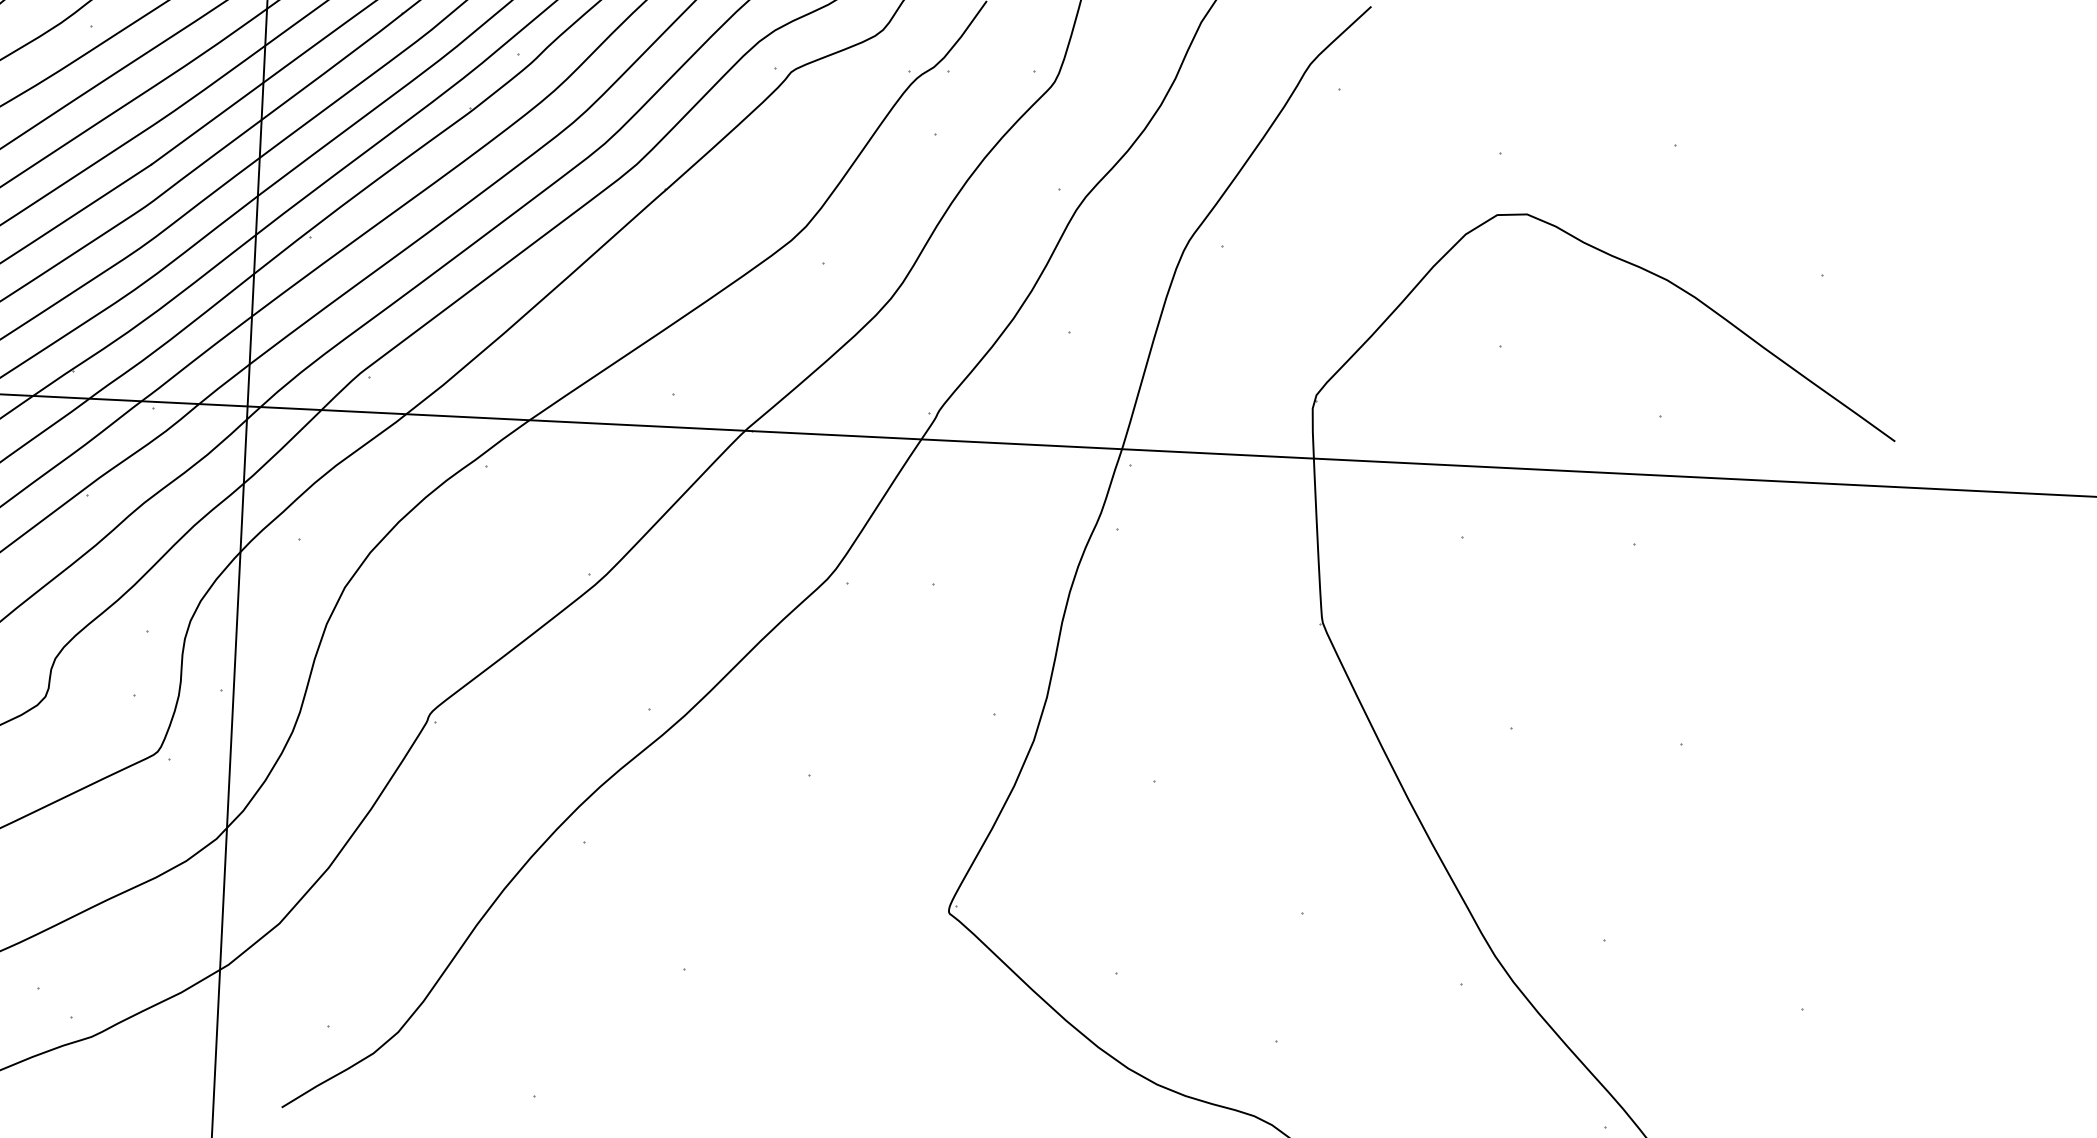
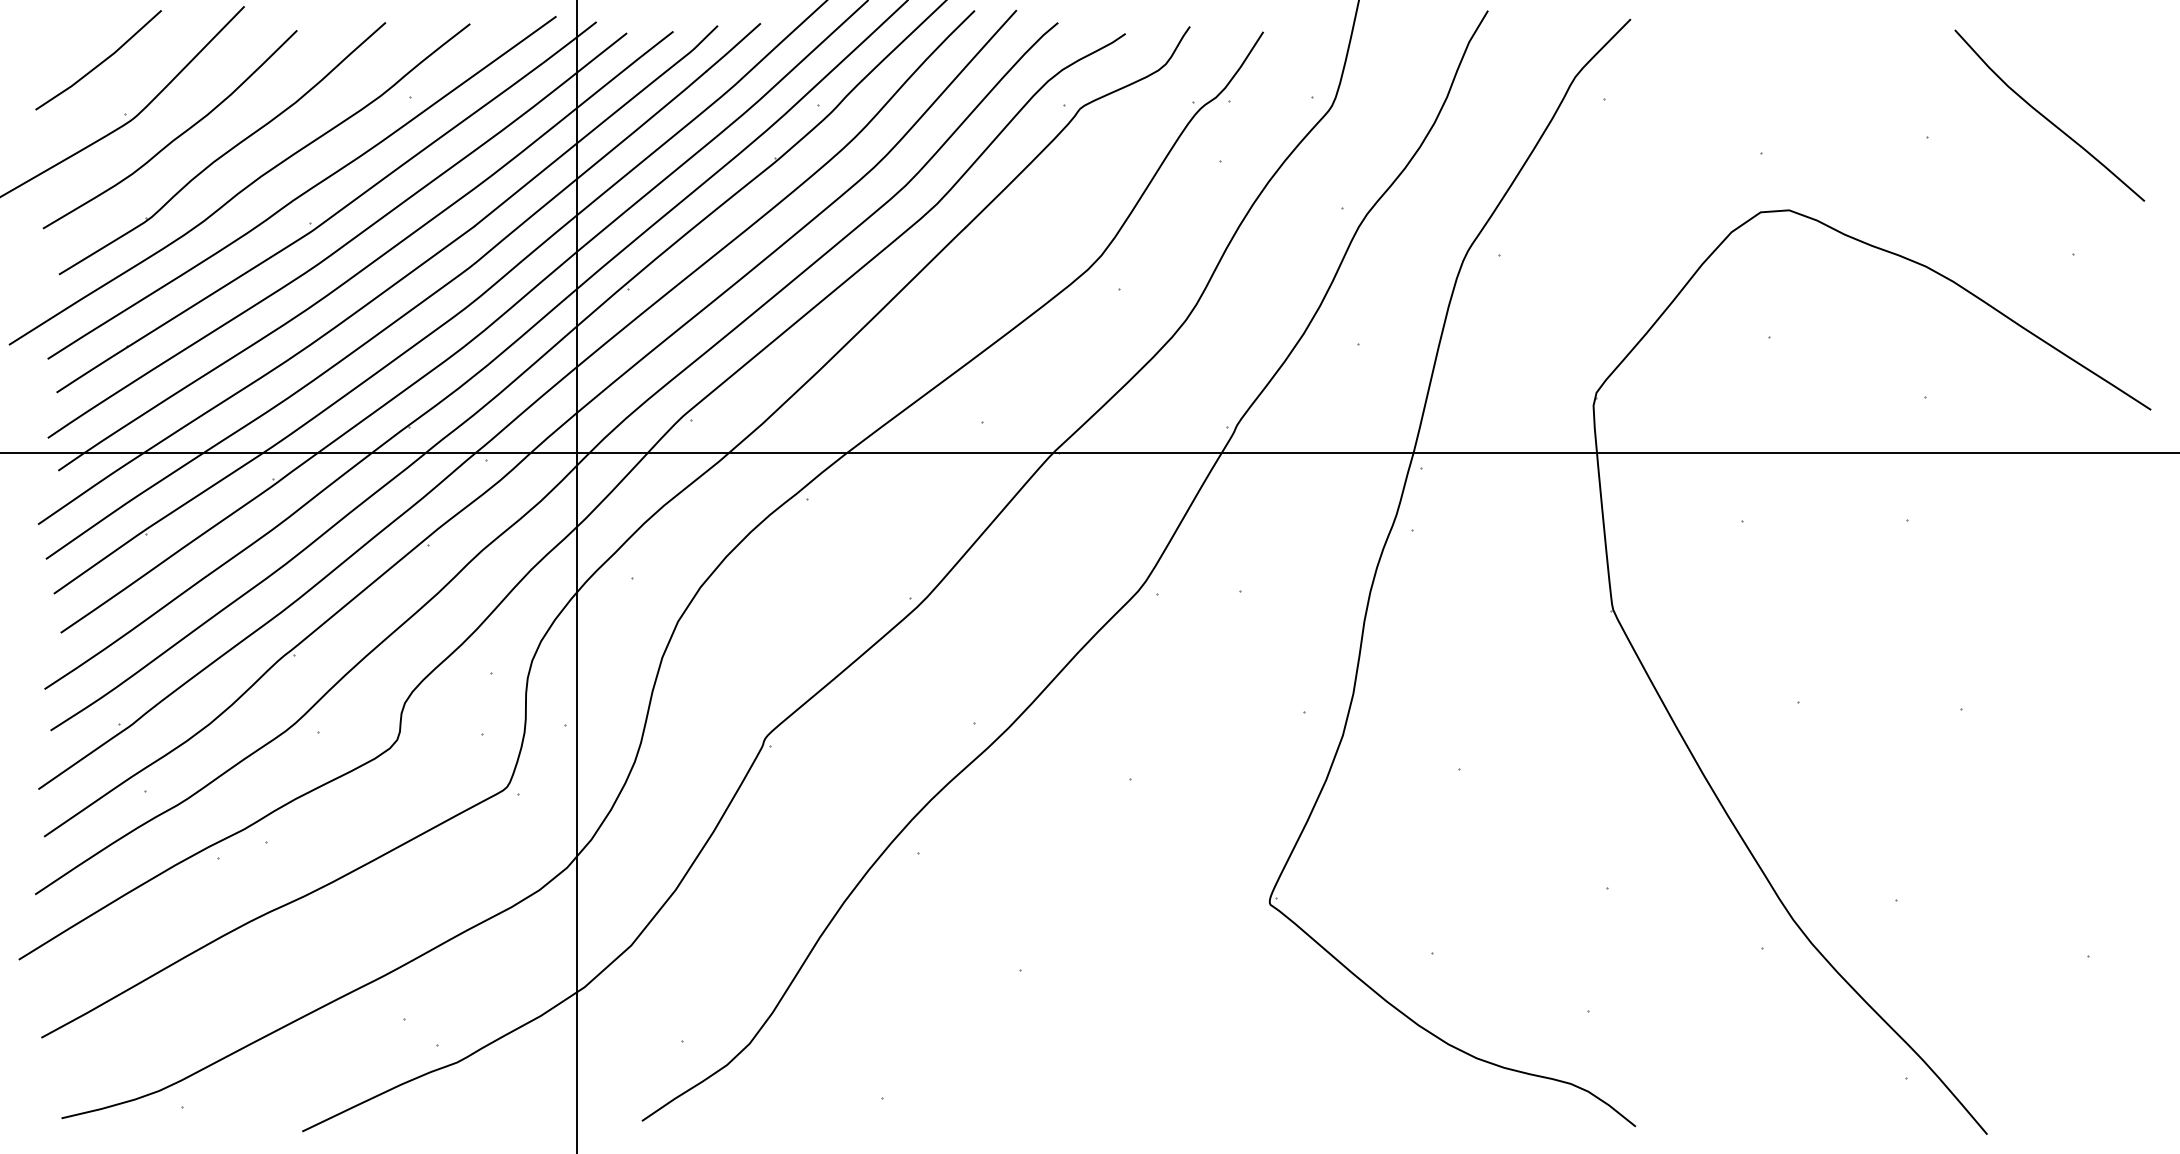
curve: (1800, 130) -> (2046, 117), added

